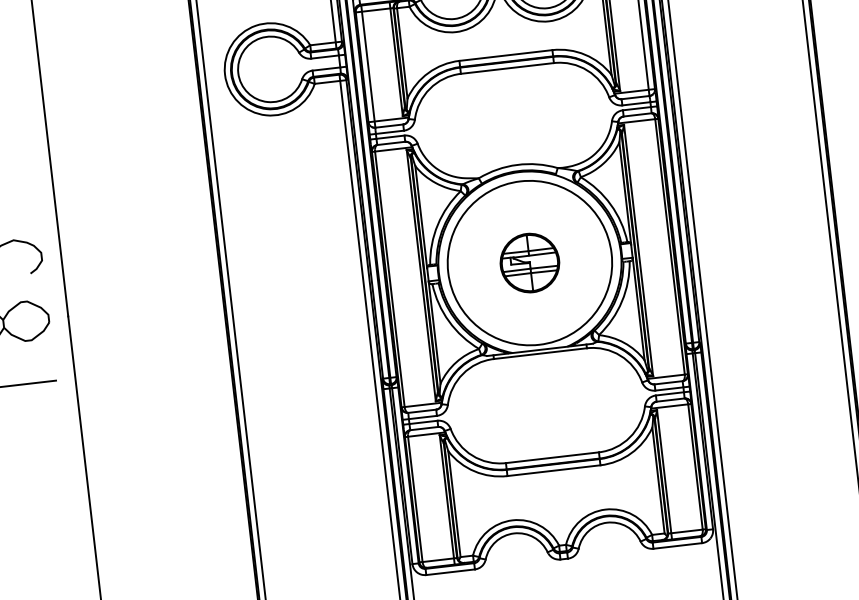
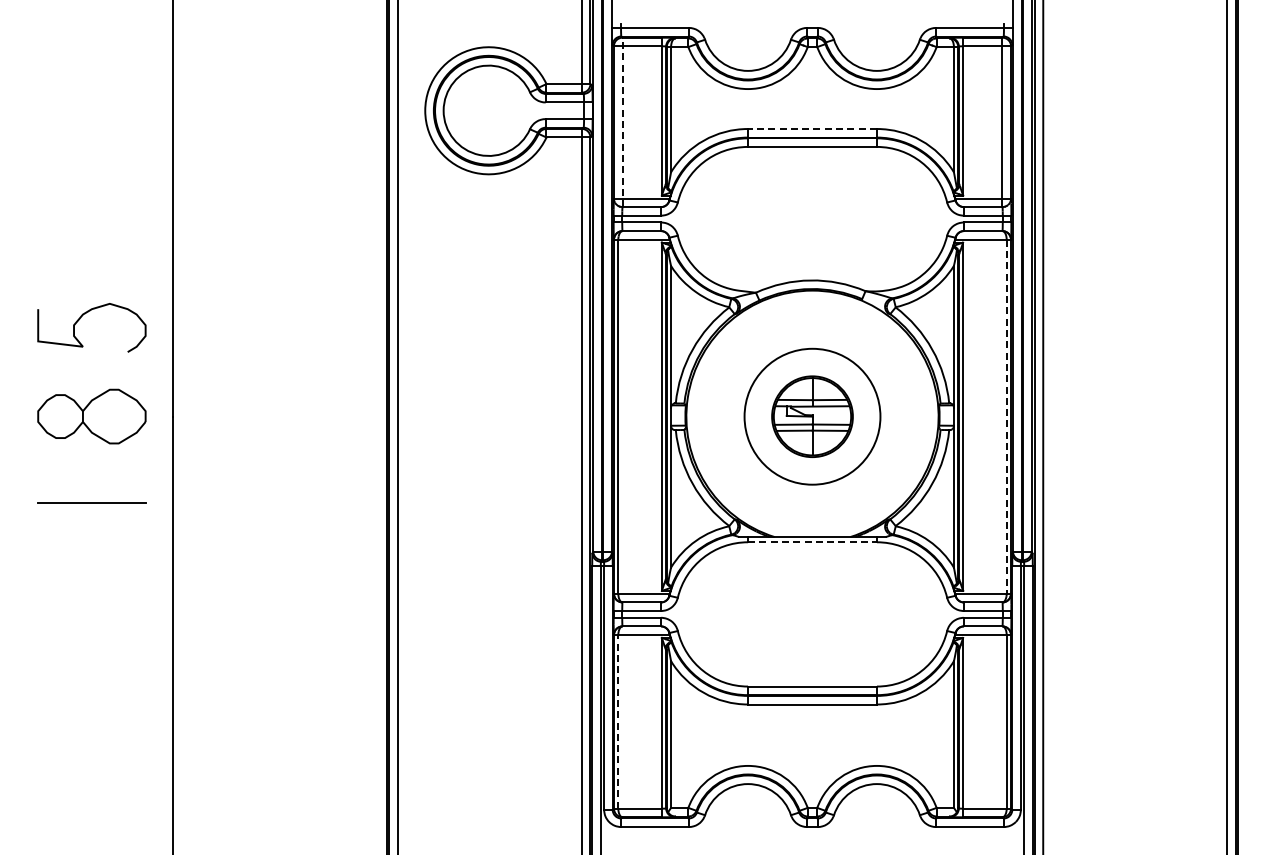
line: (505, 55) -> (812, 129), solid -> dashed
line: (368, 66) -> (622, 122), solid -> dashed
line: (669, 247) -> (1006, 417), solid -> dashed
circle: (529, 262) -> (812, 416), size x0.6
line: (541, 353) -> (813, 542), solid -> dashed
line: (415, 499) -> (618, 721), solid -> dashed

